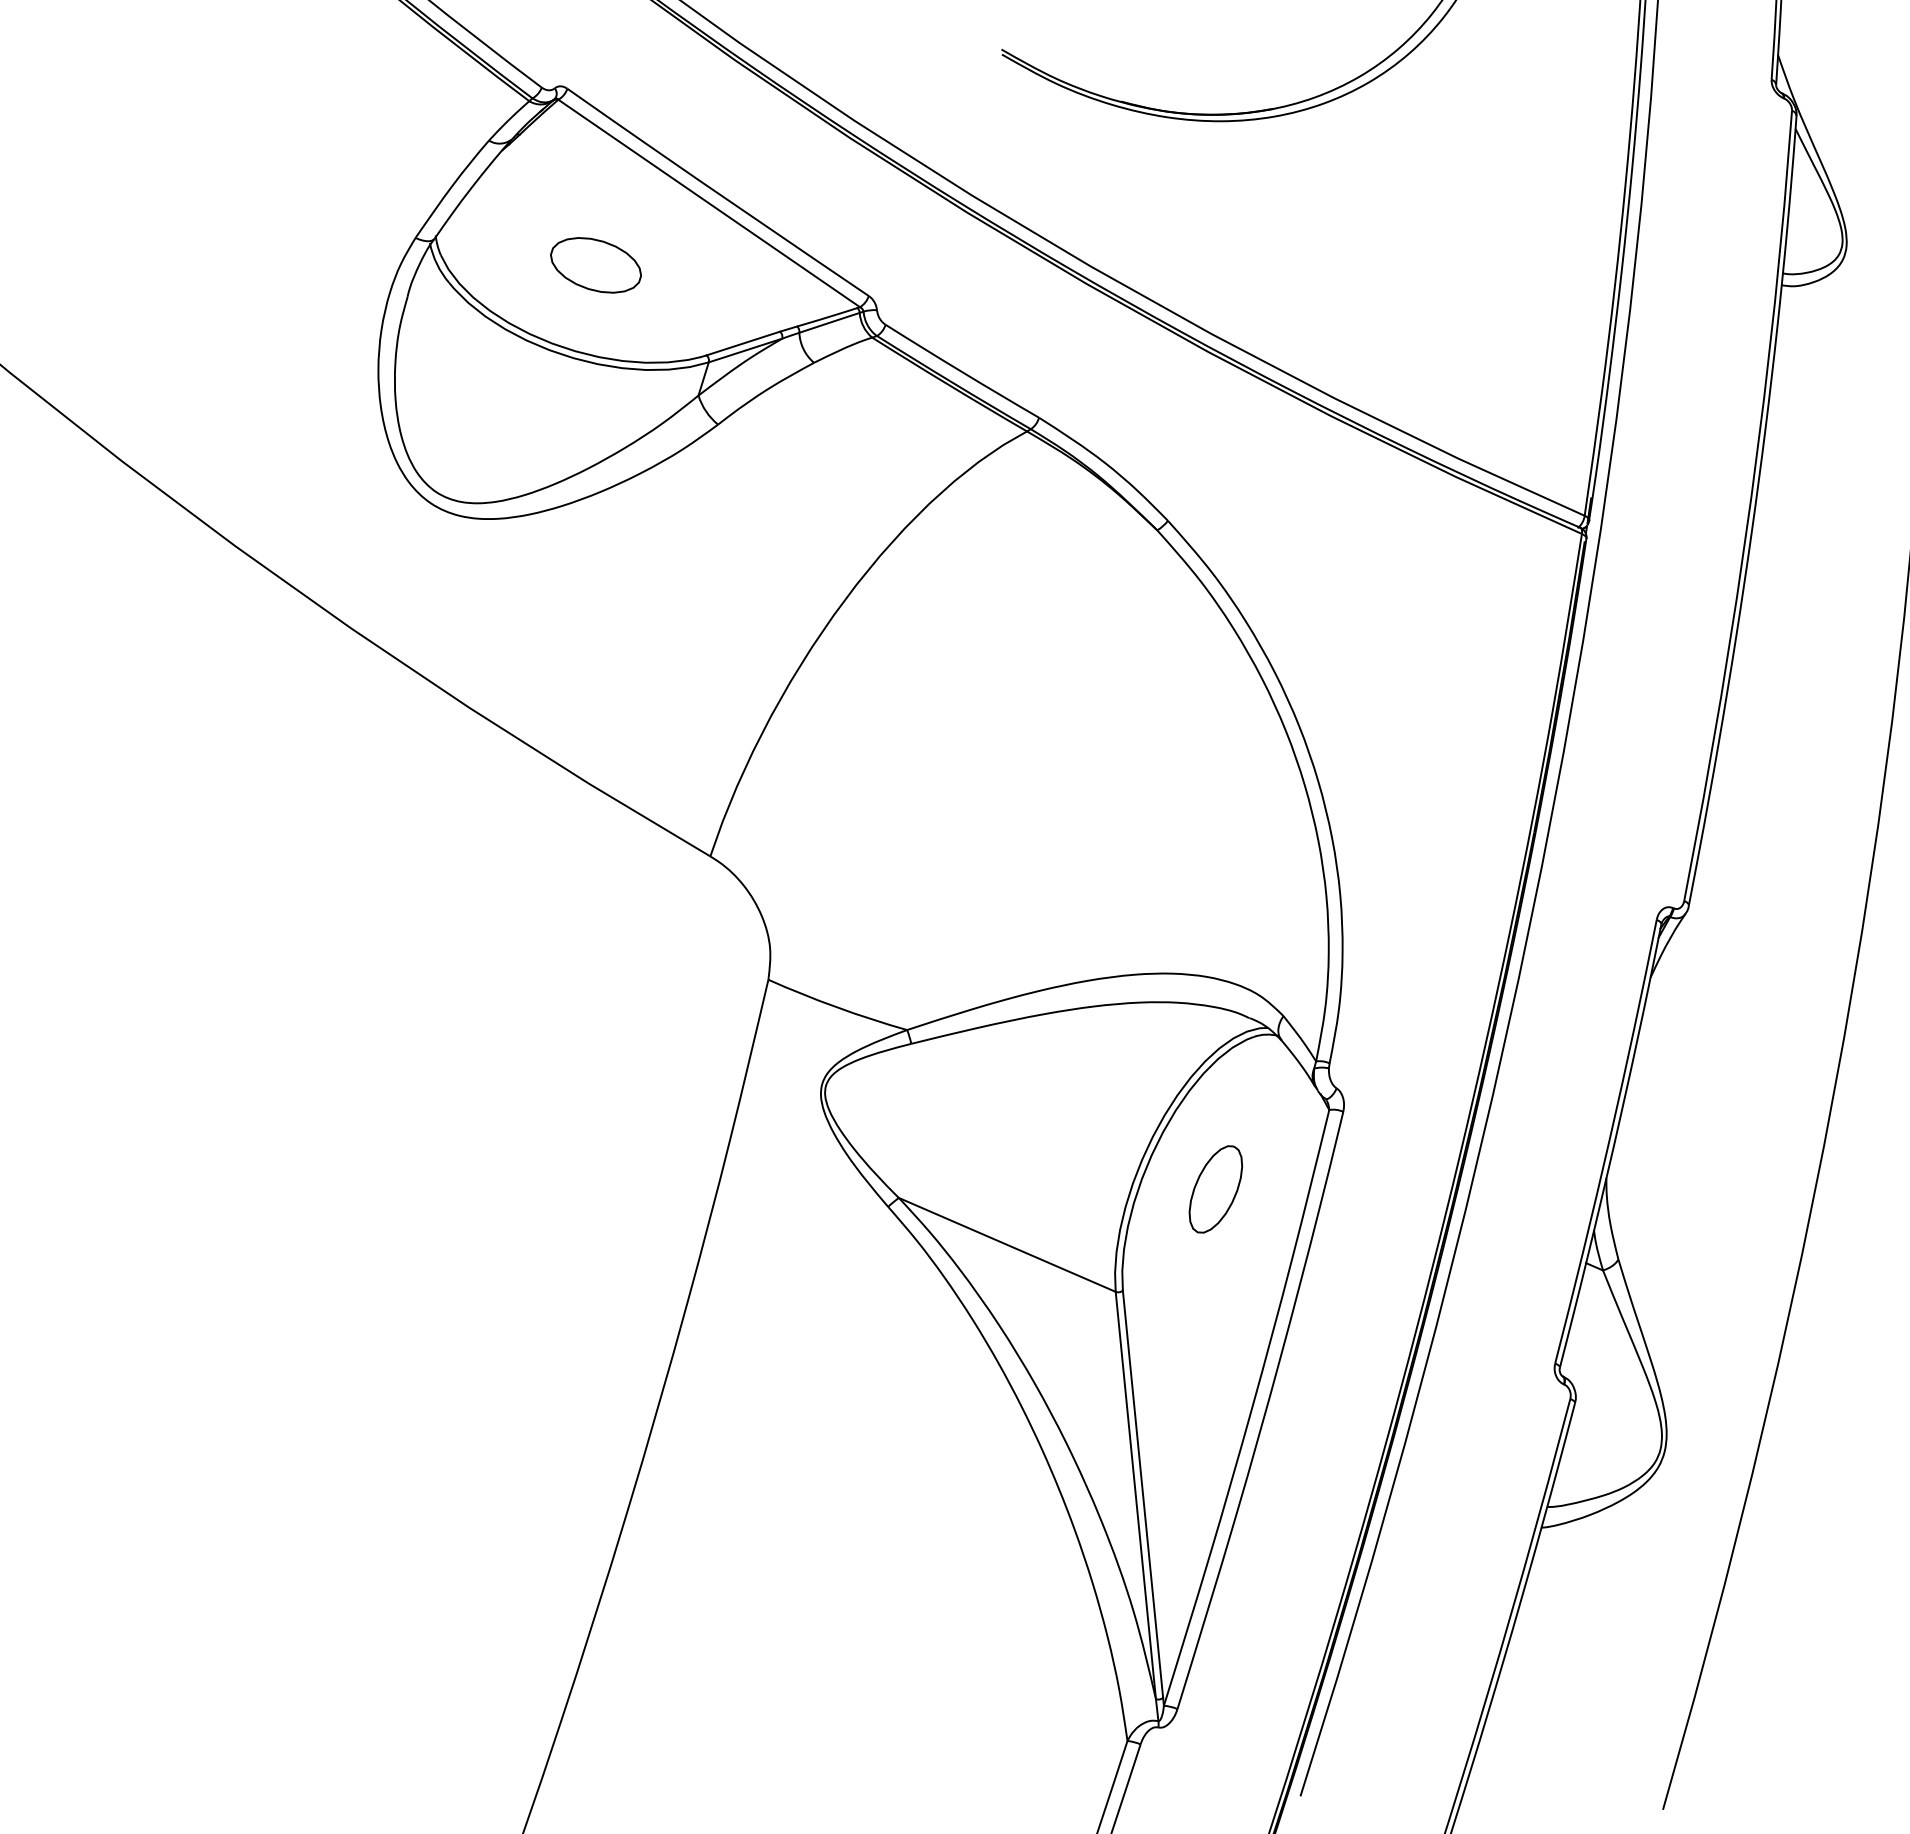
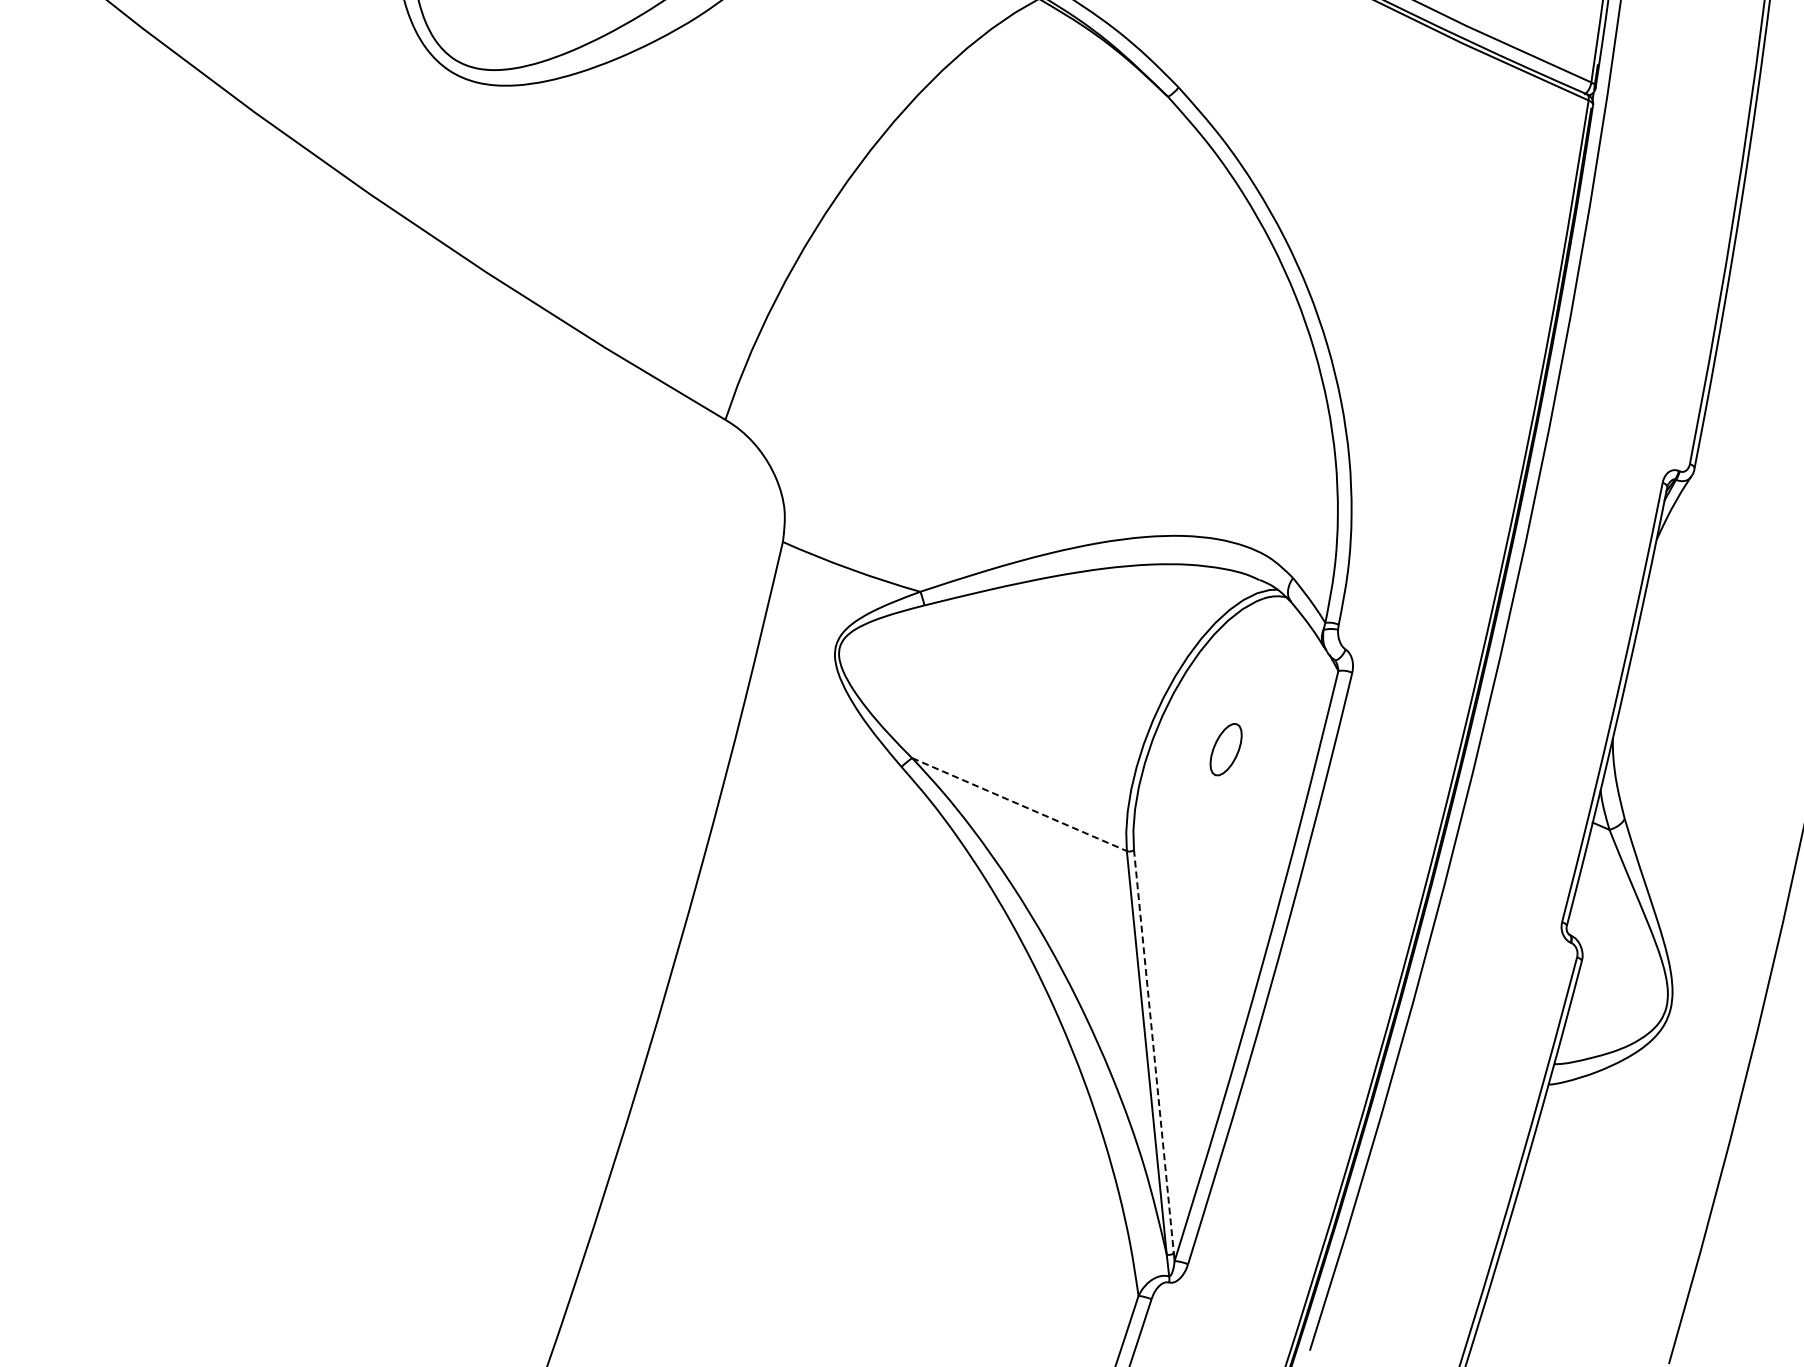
part: (1215, 1189) -> (1225, 749), size x0.6
line: (1007, 1245) -> (1019, 805), solid -> dashed
line: (1143, 1494) -> (1154, 1051), solid -> dashed

